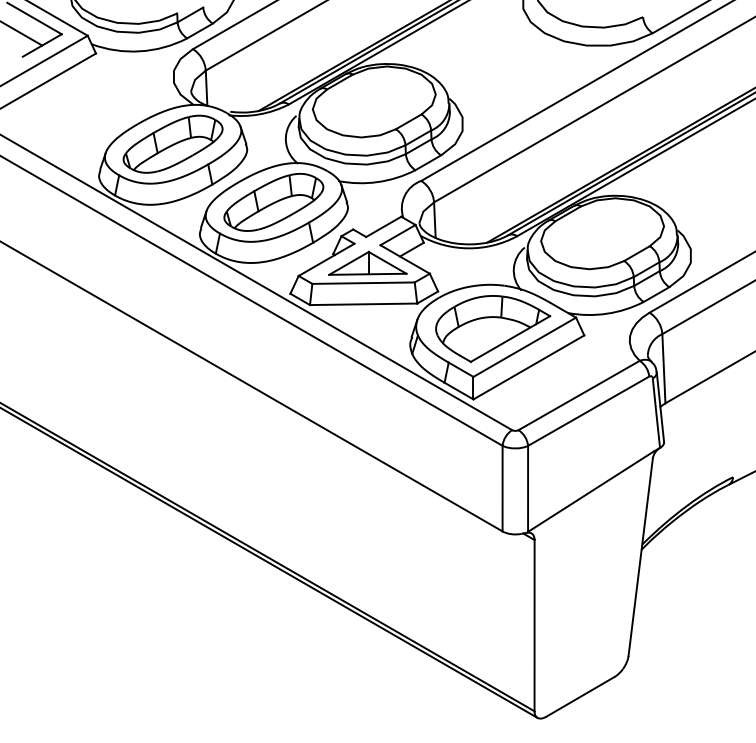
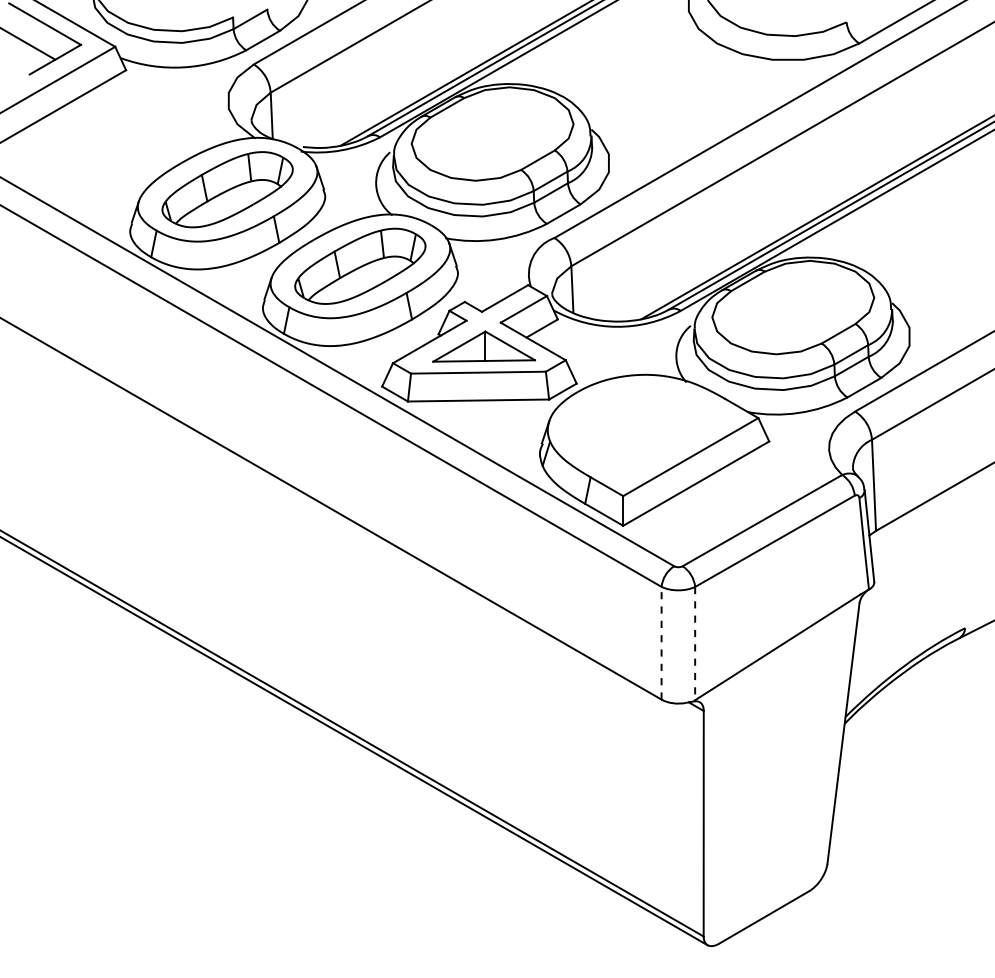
part: (493, 328) -> (649, 432), removed
line: (502, 488) -> (661, 642), solid -> dashed
line: (528, 488) -> (695, 643), solid -> dashed

